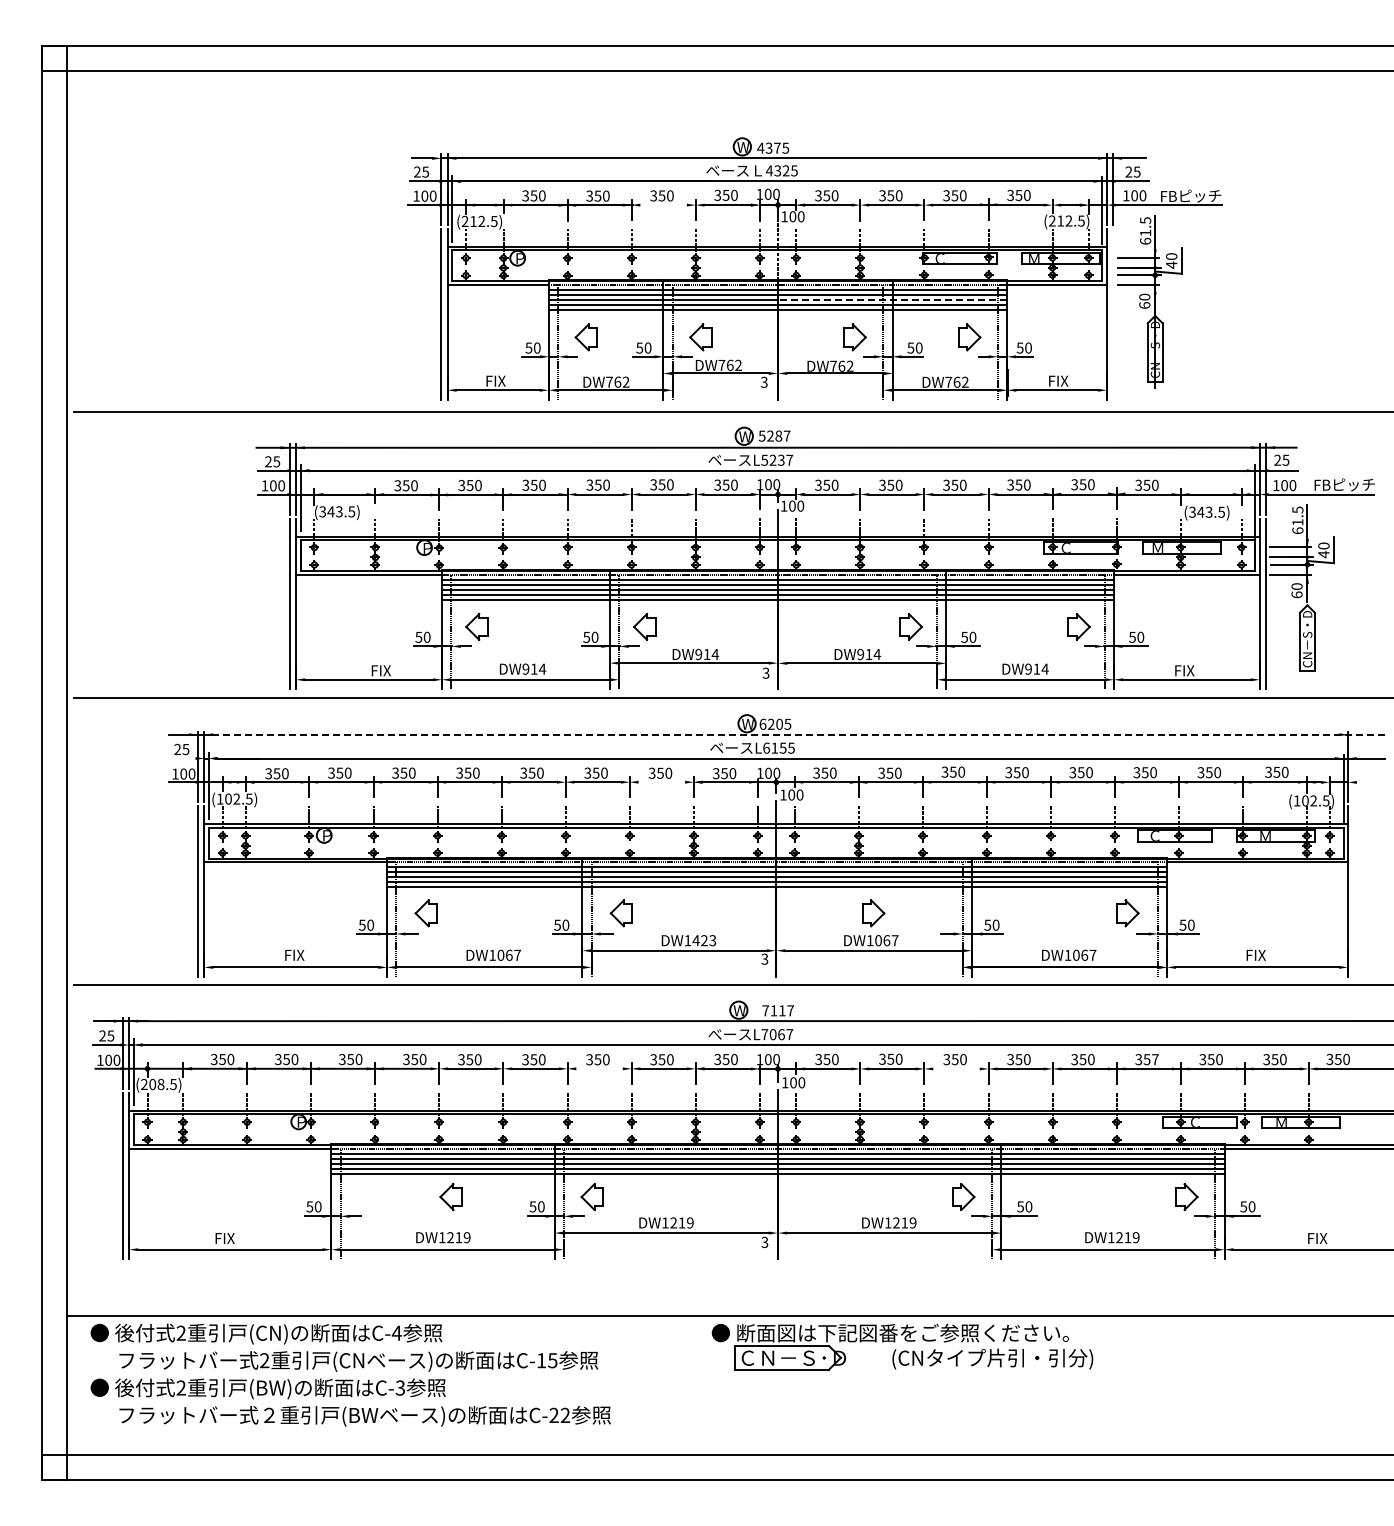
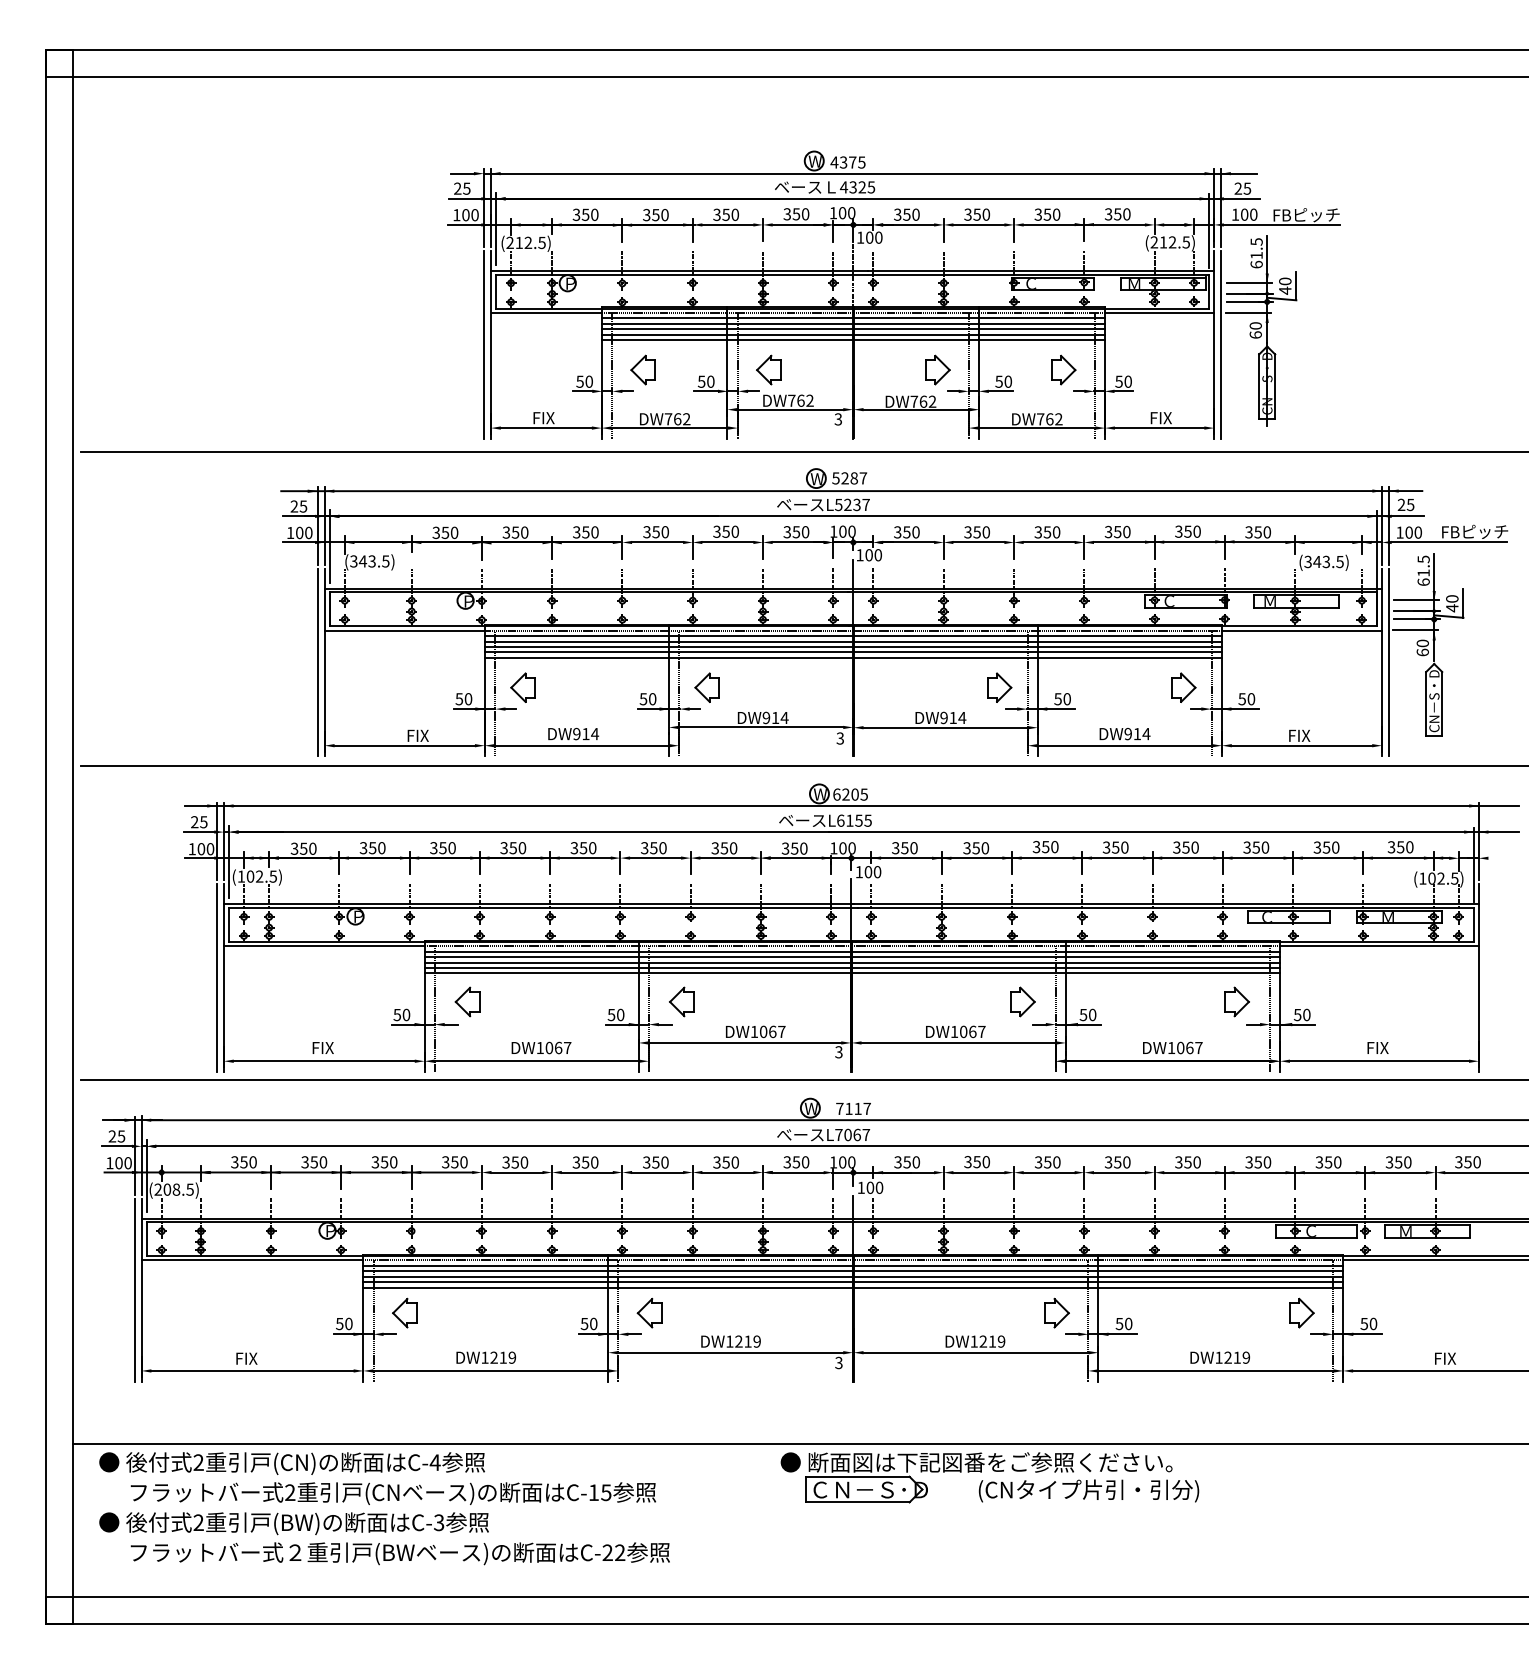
line: (663, 205) -> (727, 225), added
line: (892, 300) -> (978, 329), dashed -> solid
line: (1113, 313) -> (1221, 343), added
line: (799, 734) -> (876, 805), dashed -> solid
line: (181, 758) -> (198, 832), added
line: (661, 782) -> (725, 858), added
part: (873, 913) -> (1022, 1002), moved
text: (704, 940) -> (772, 1031), DW1423 -> DW1067
text: (1155, 1059) -> (1267, 1162), 357 -> 350
line: (599, 1068) -> (657, 1172), added
line: (956, 1068) -> (1049, 1172), added
part: (450, 1196) -> (404, 1312), moved

